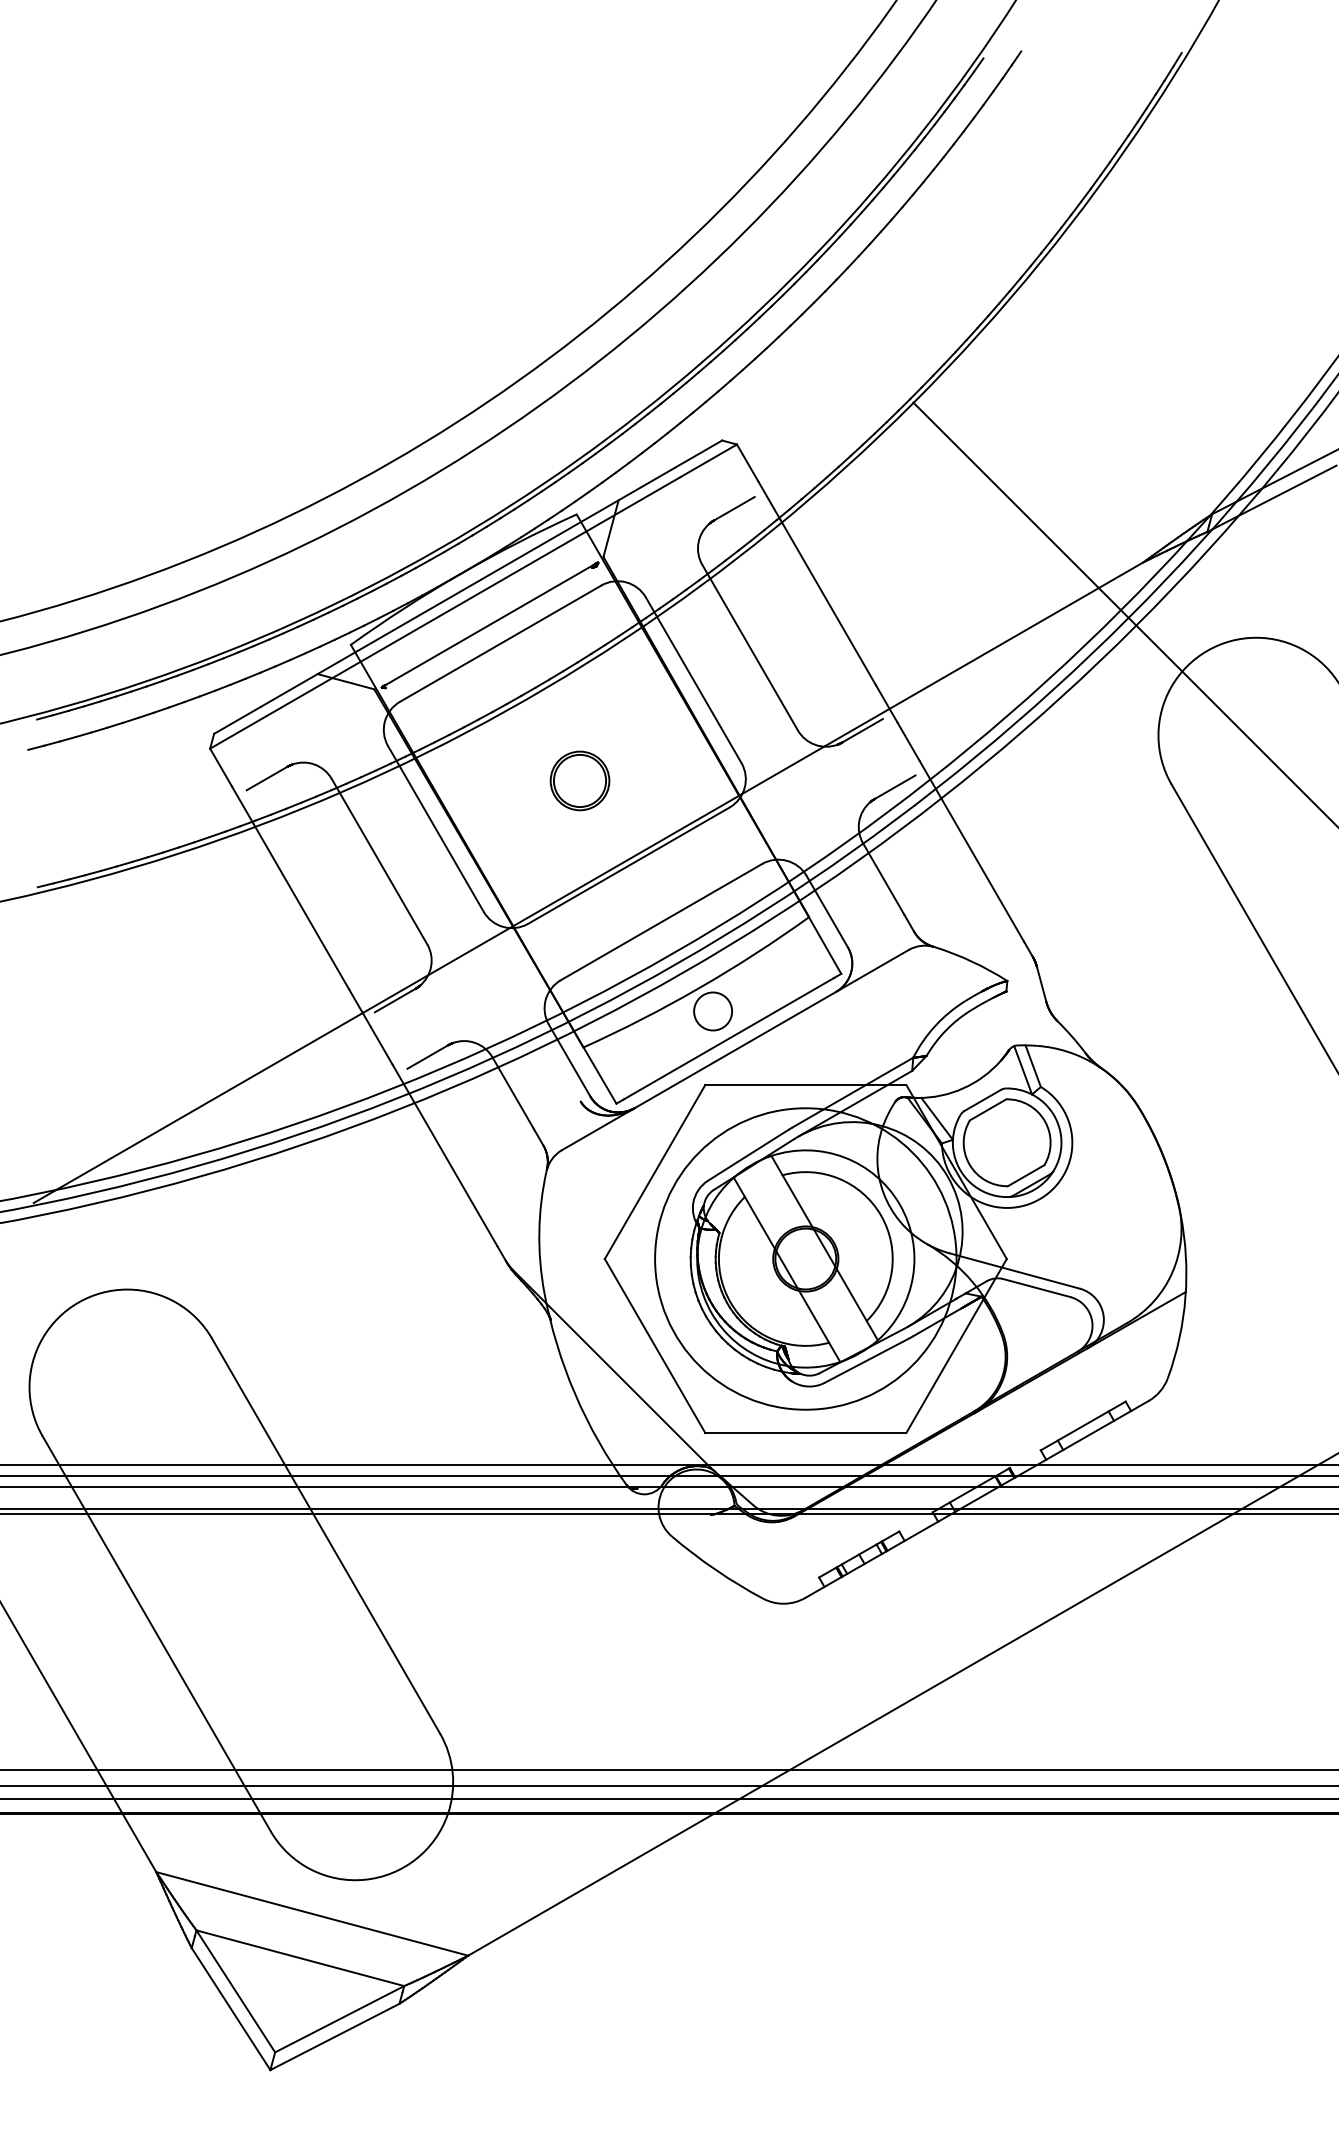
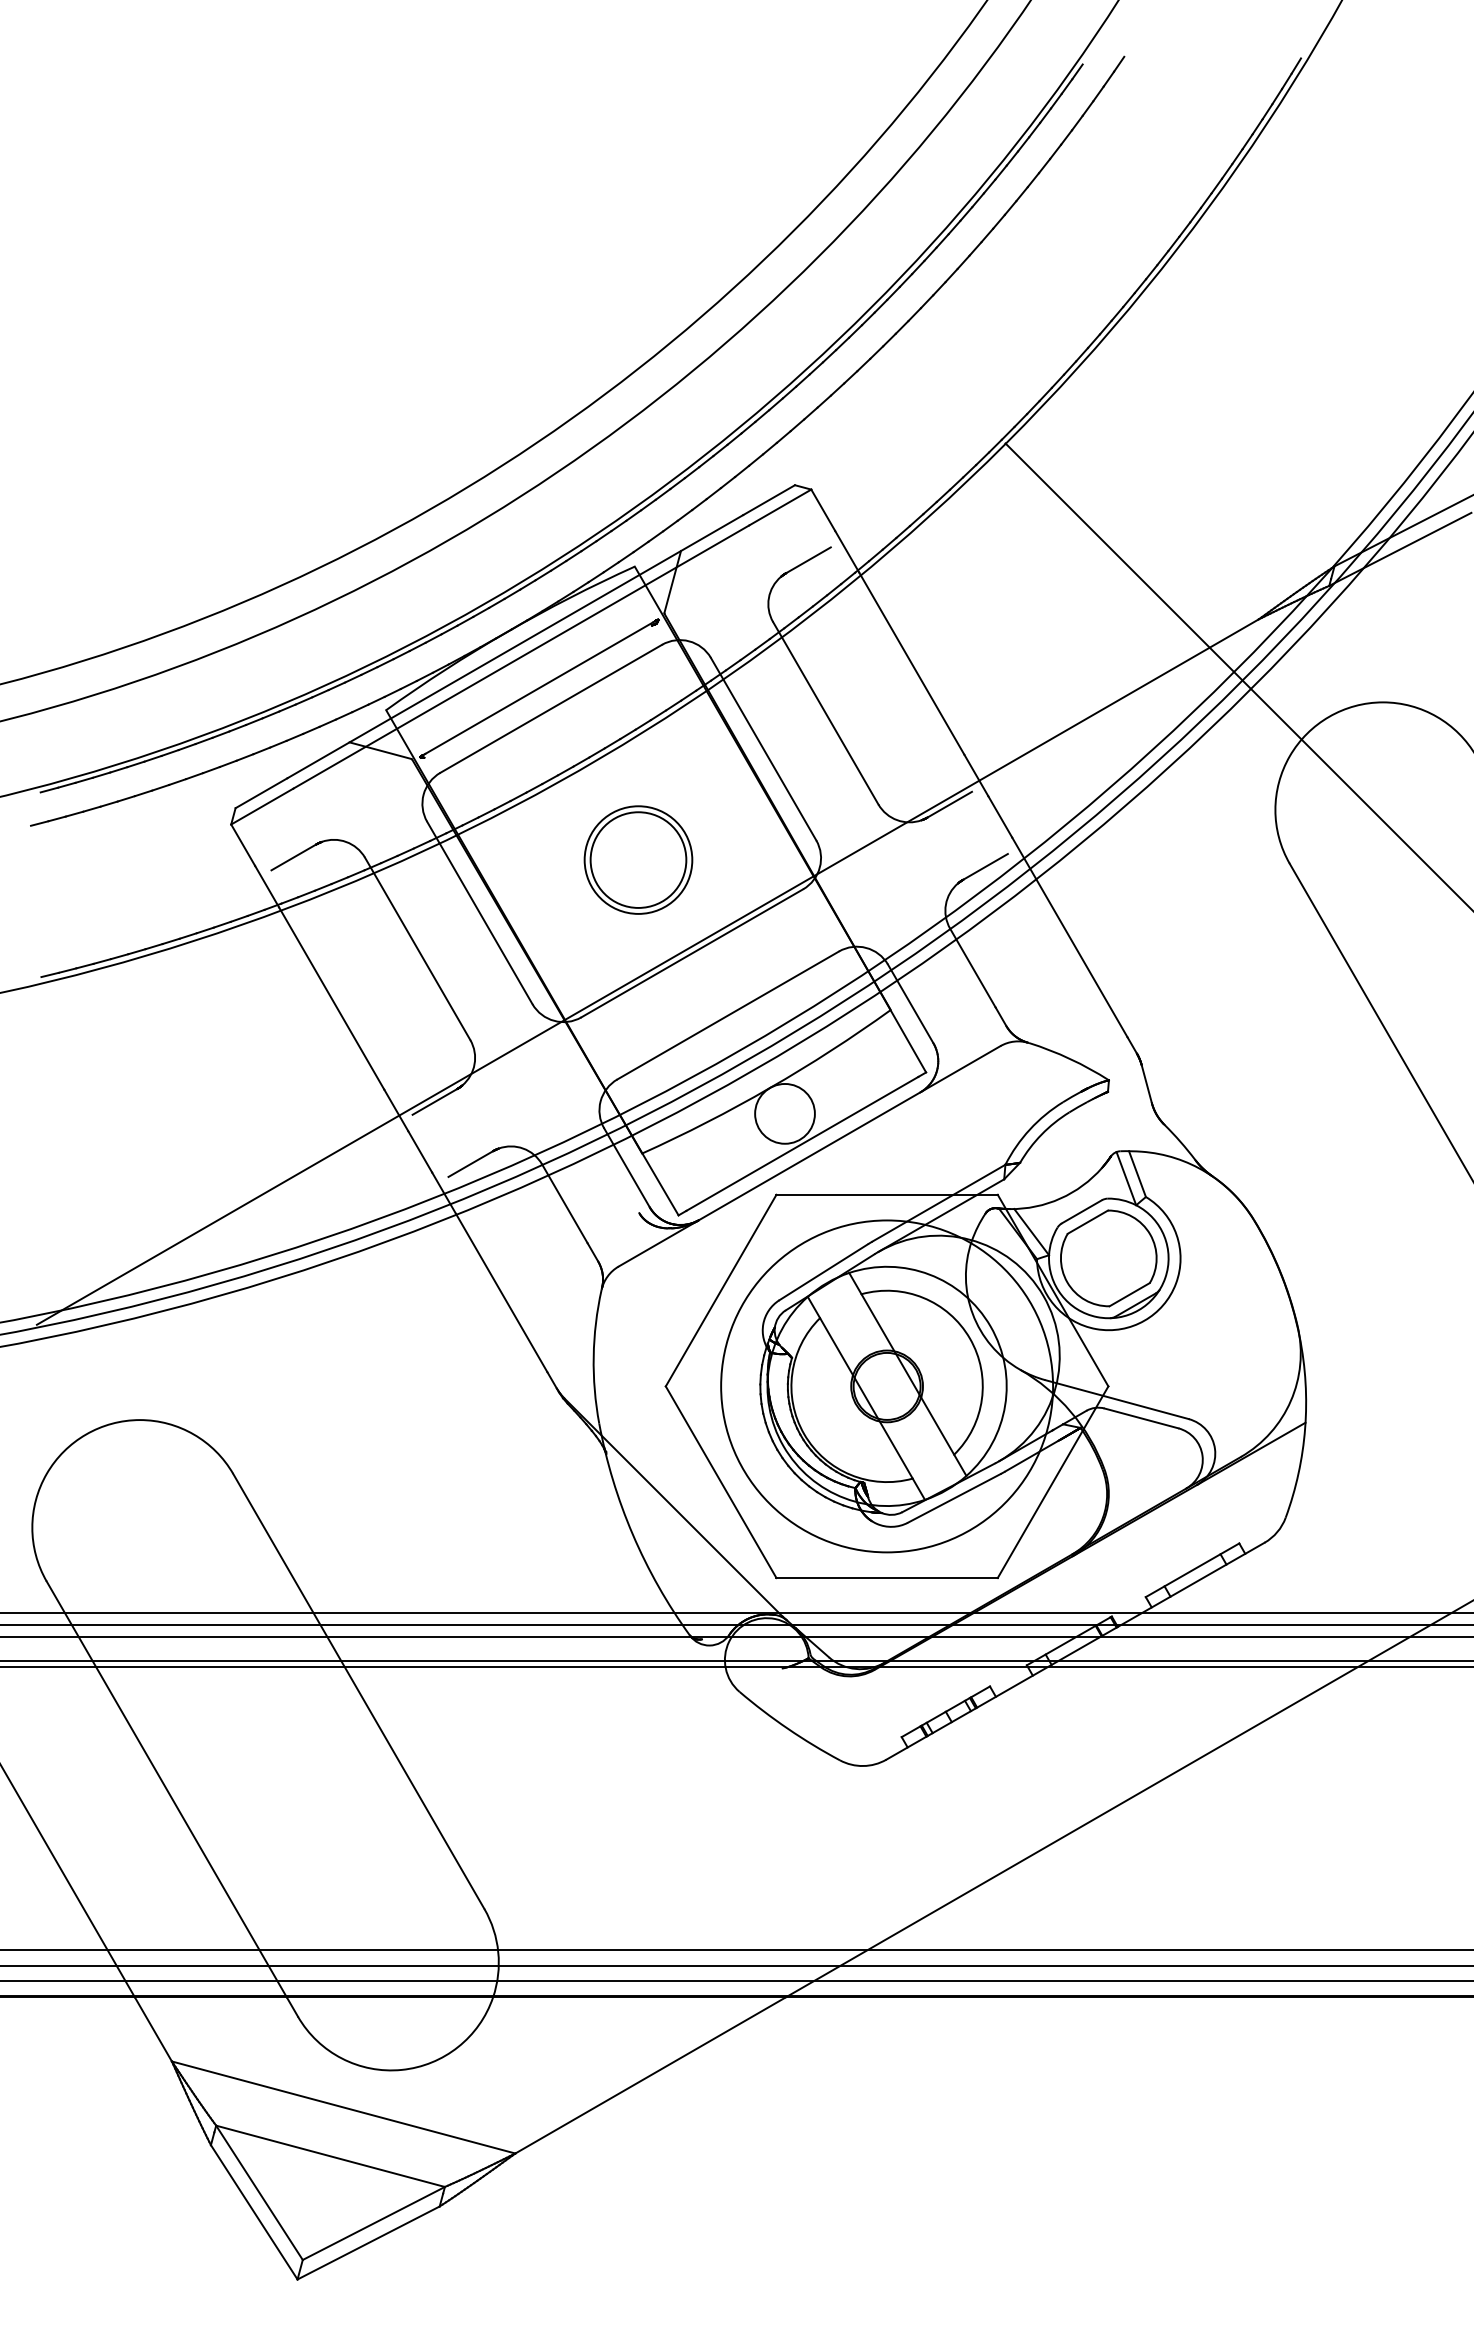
part: (580, 780) -> (638, 859), size x1.67
circle: (712, 1011) -> (784, 1113), size x1.43

